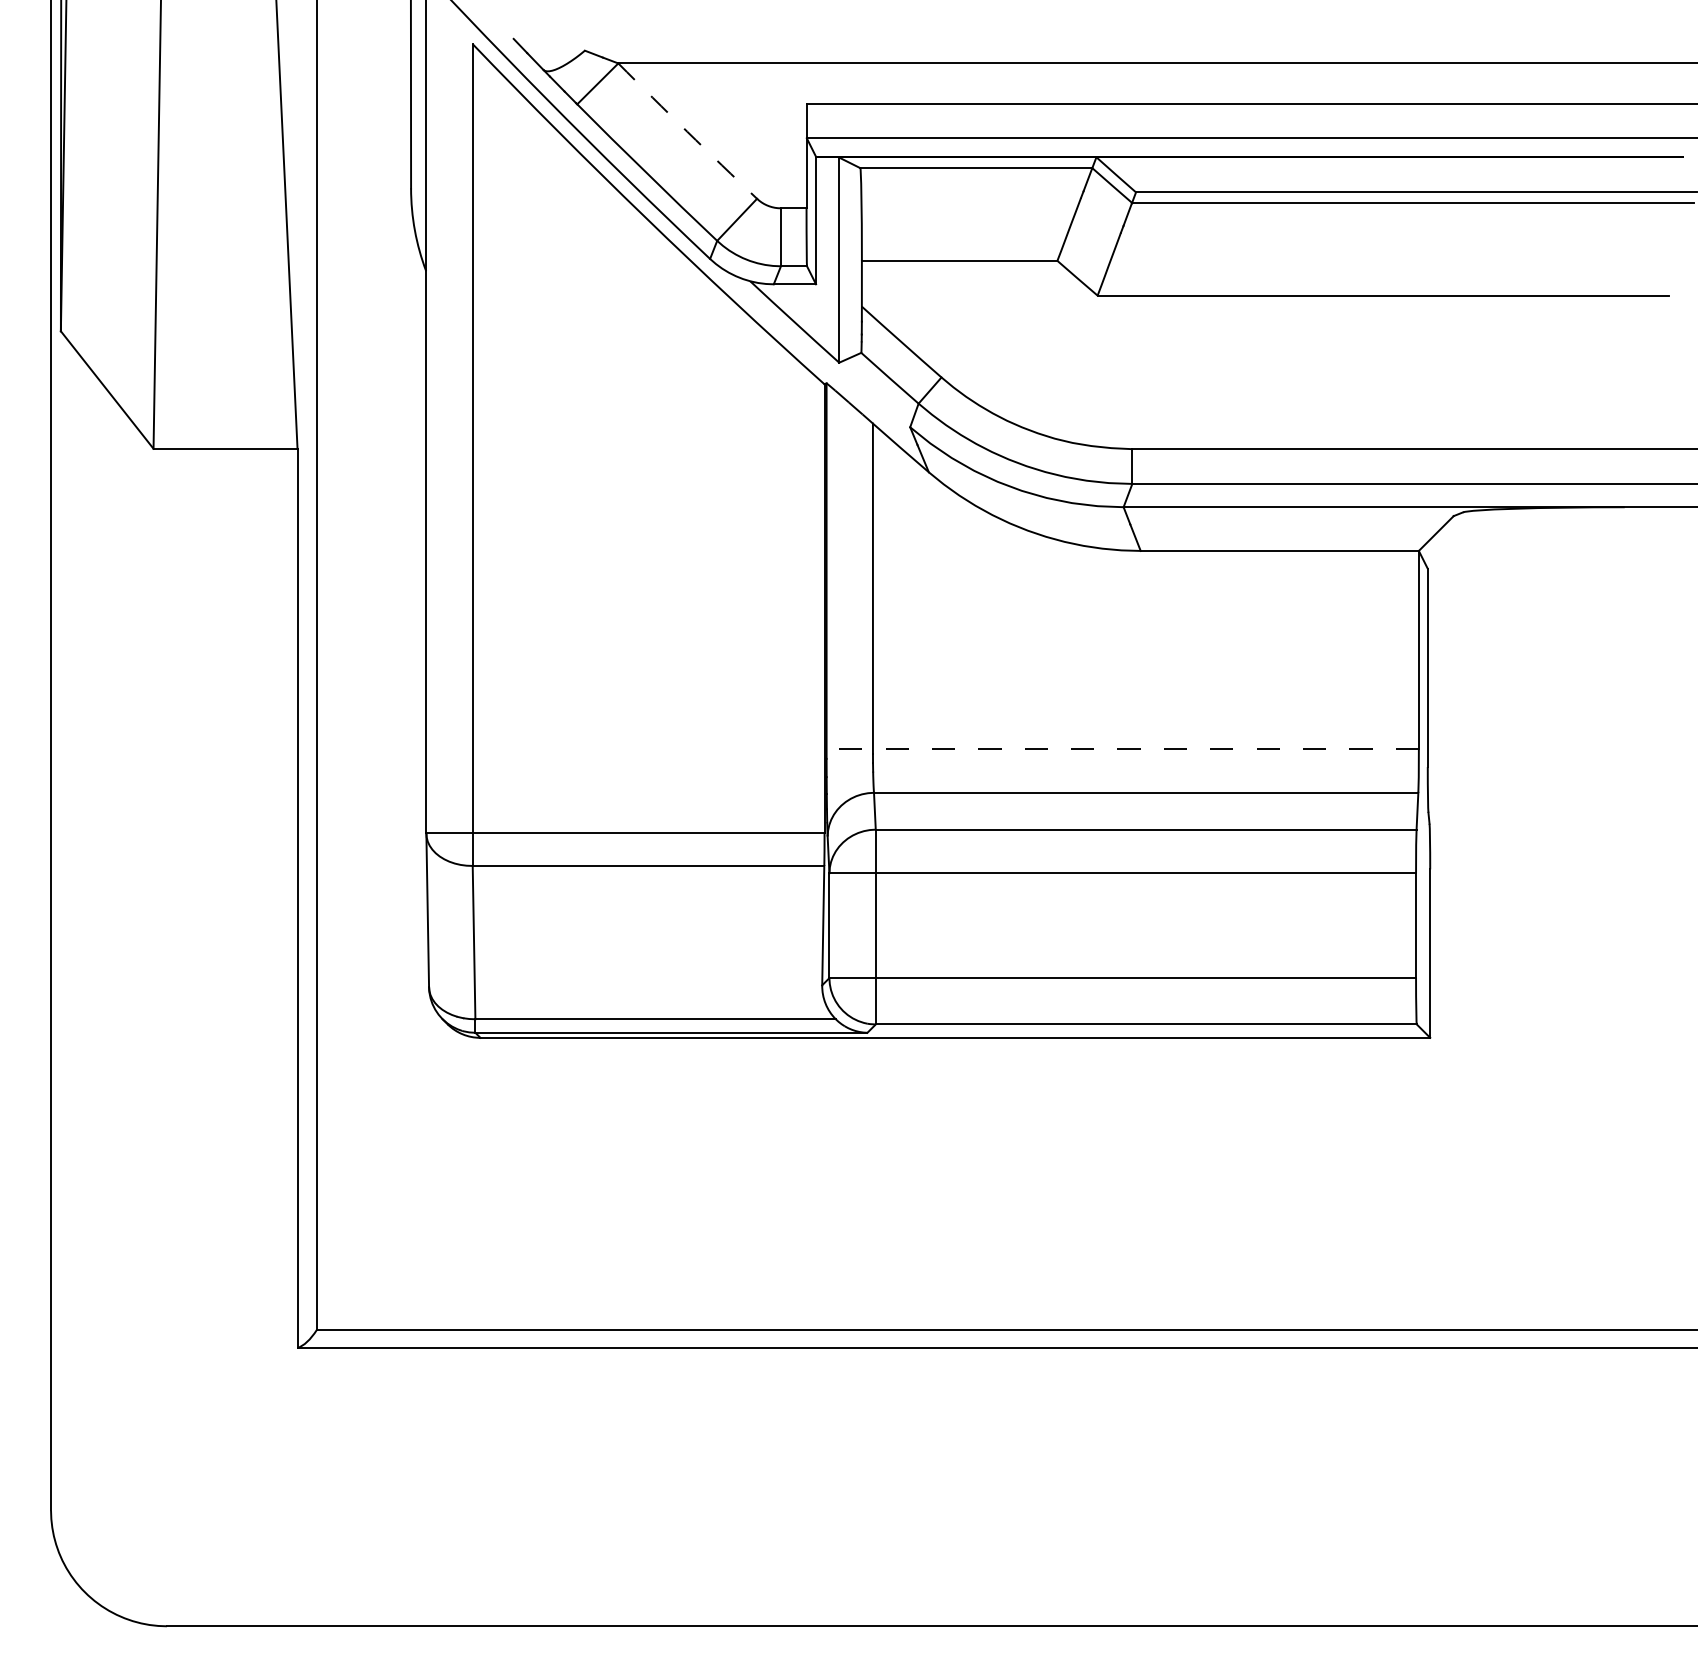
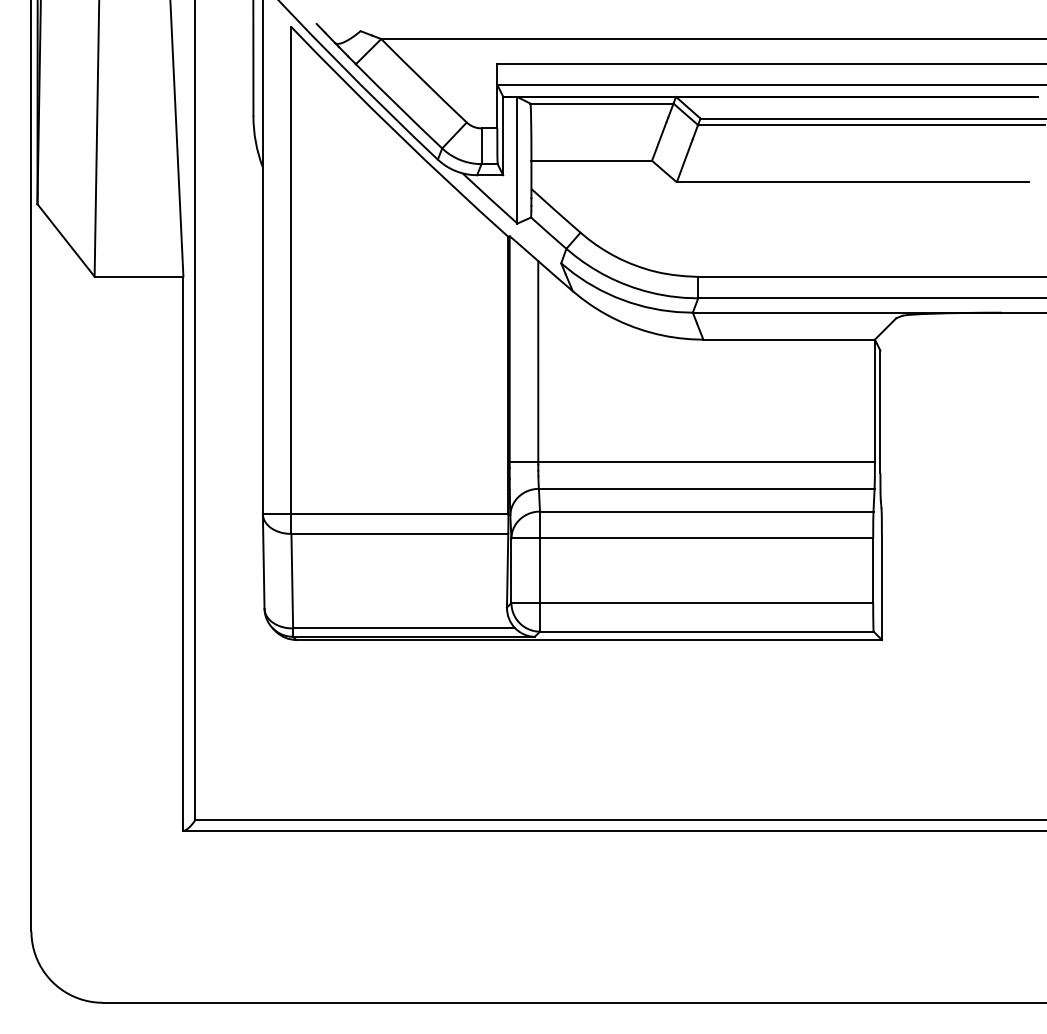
arc: (686, 132) -> (423, 81), dashed -> solid
line: (1123, 748) -> (692, 461), dashed -> solid

